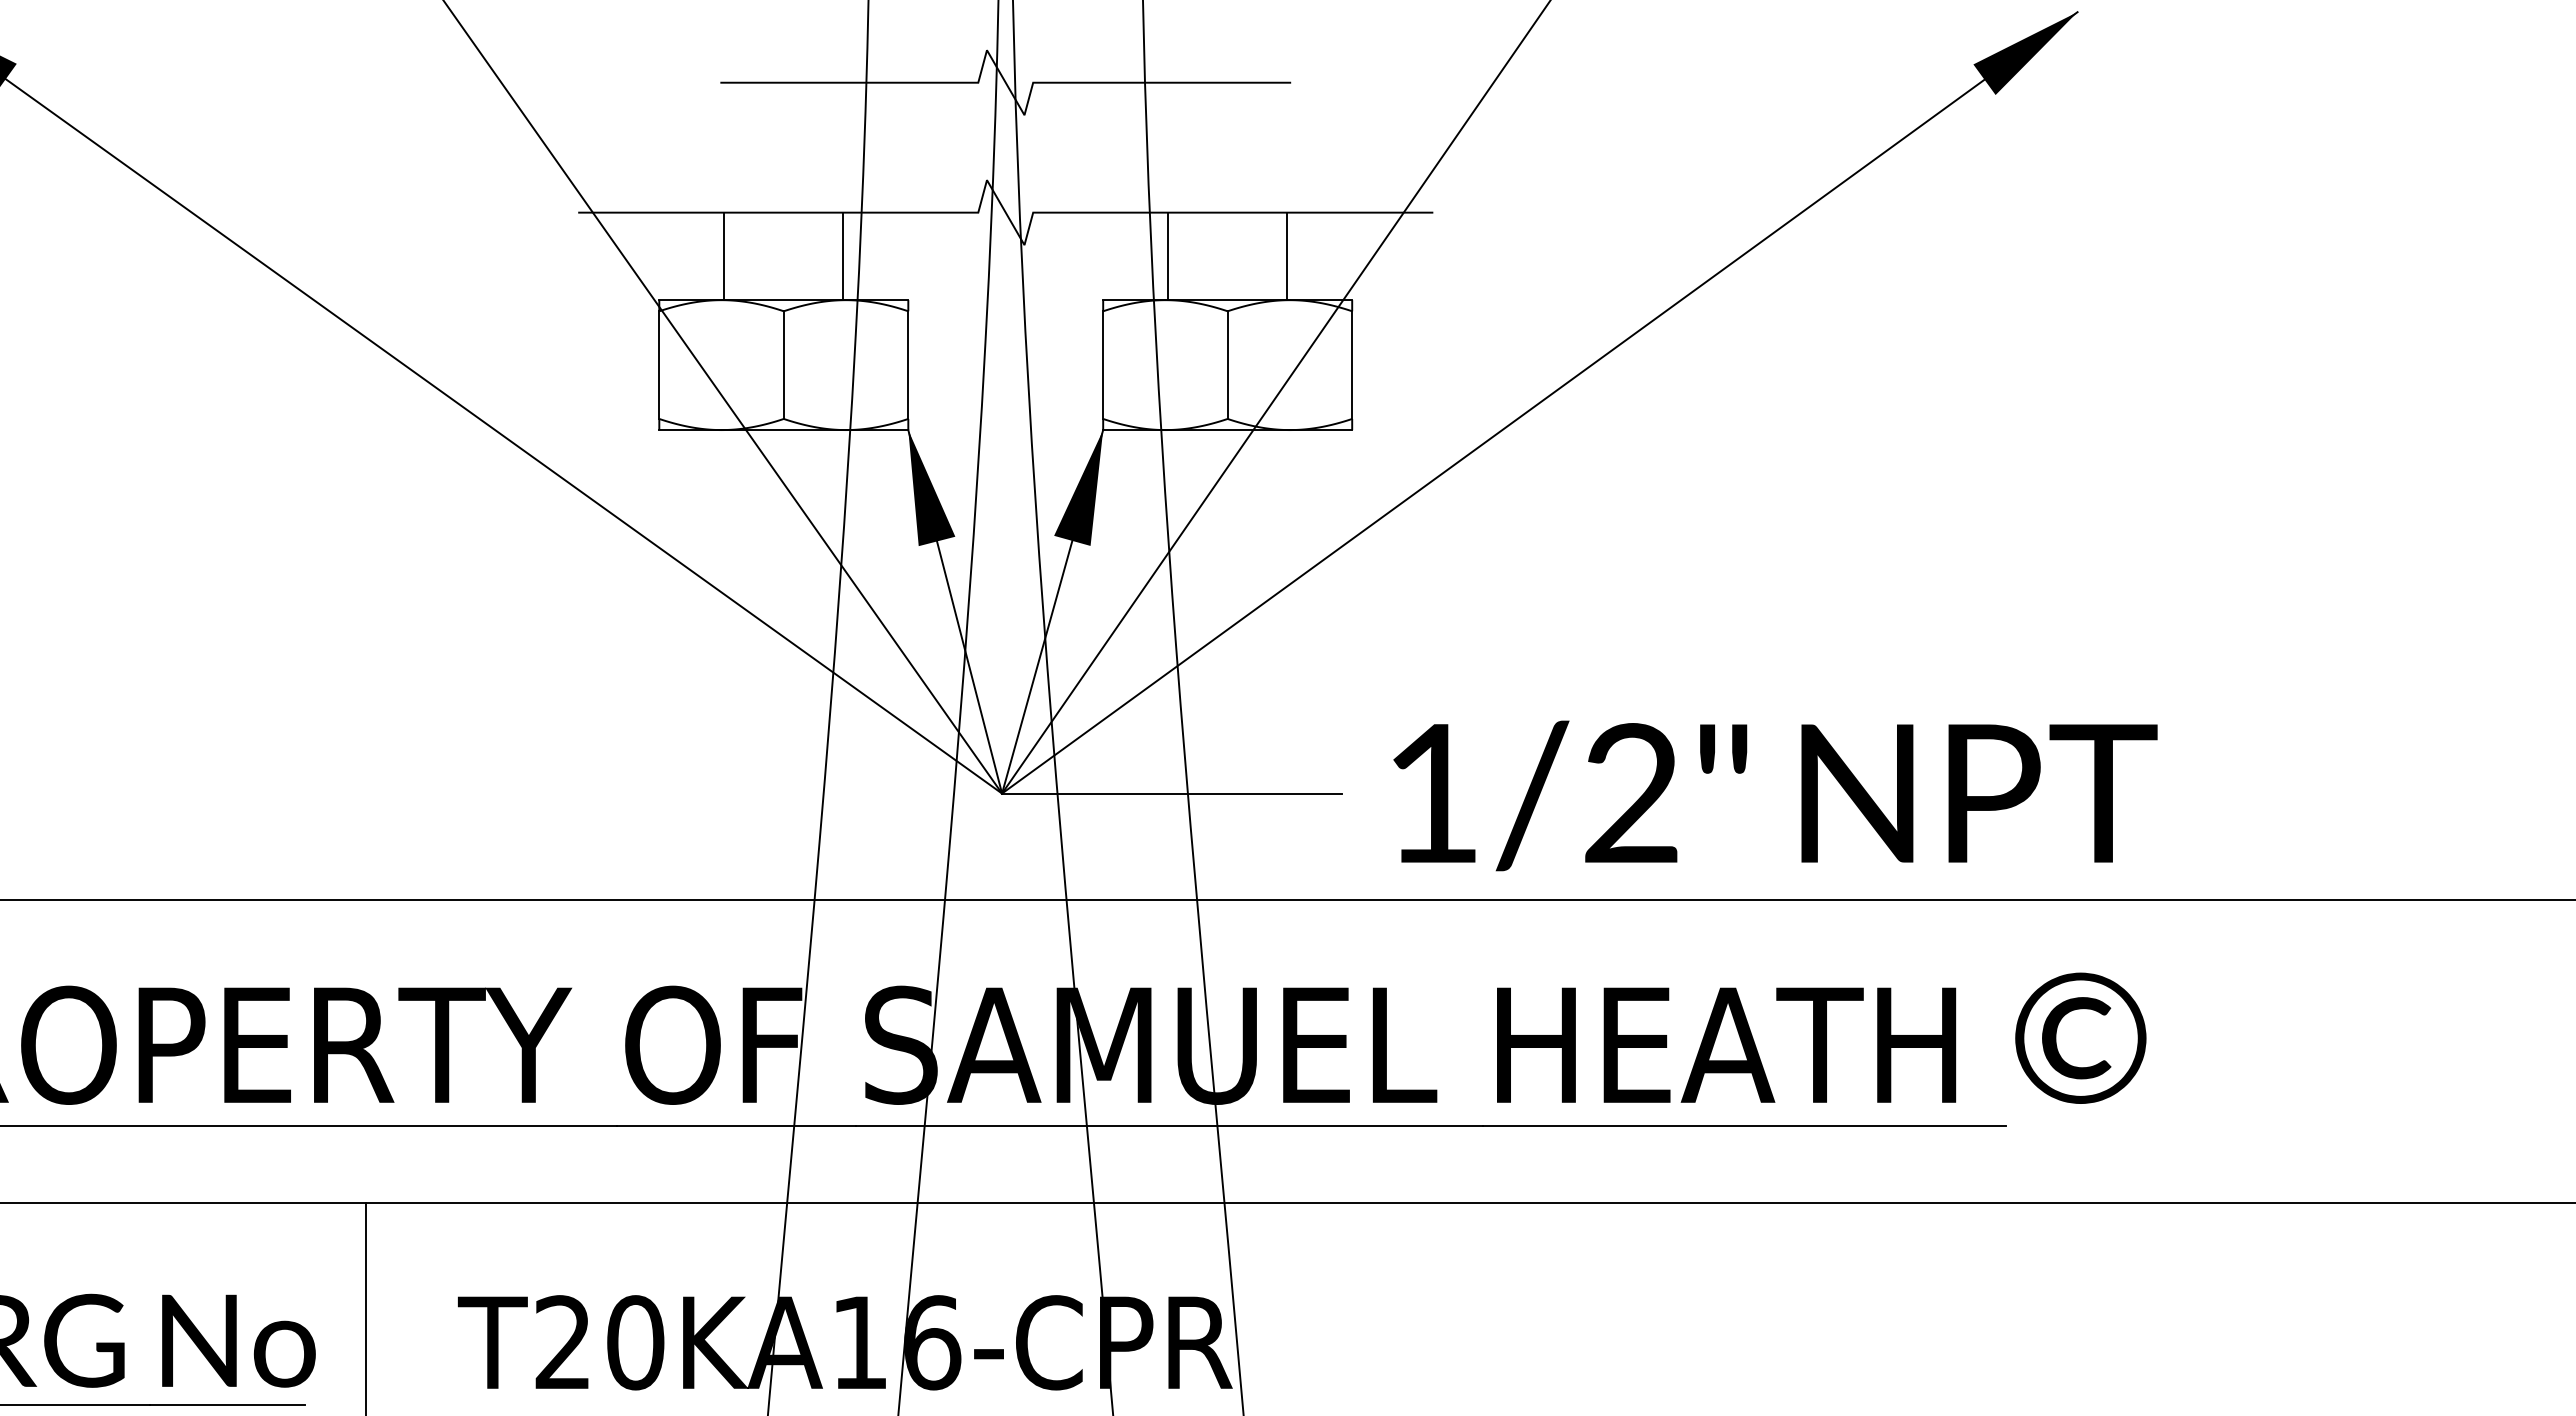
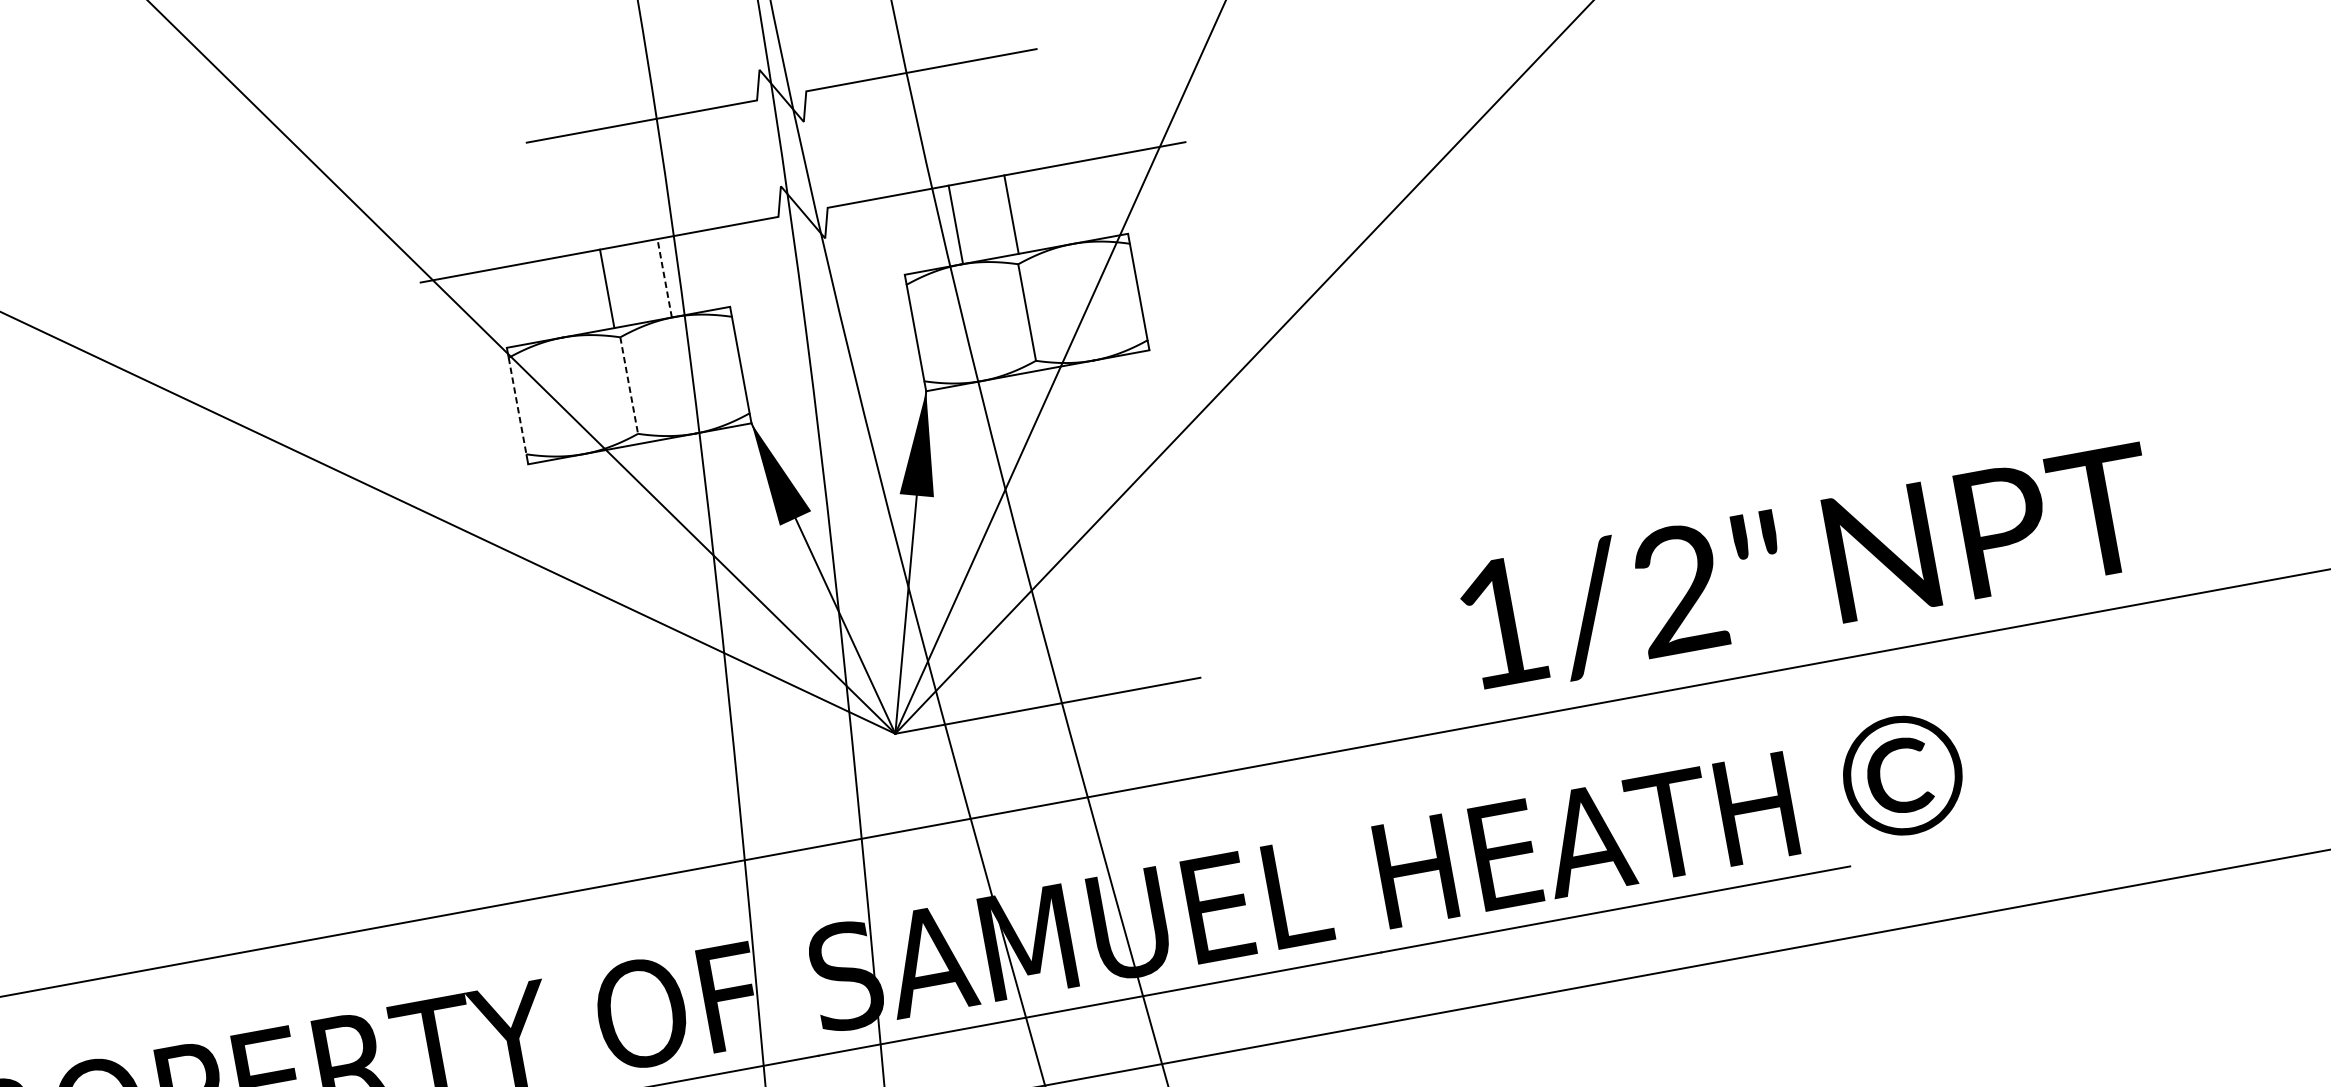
line: (724, 256) -> (607, 288), moved
line: (843, 256) -> (664, 278), solid -> dashed
line: (1287, 256) -> (1011, 214), moved
line: (659, 365) -> (517, 406), solid -> dashed
line: (783, 365) -> (628, 385), solid -> dashed
text: (1775, 795) -> (1808, 567), moved

